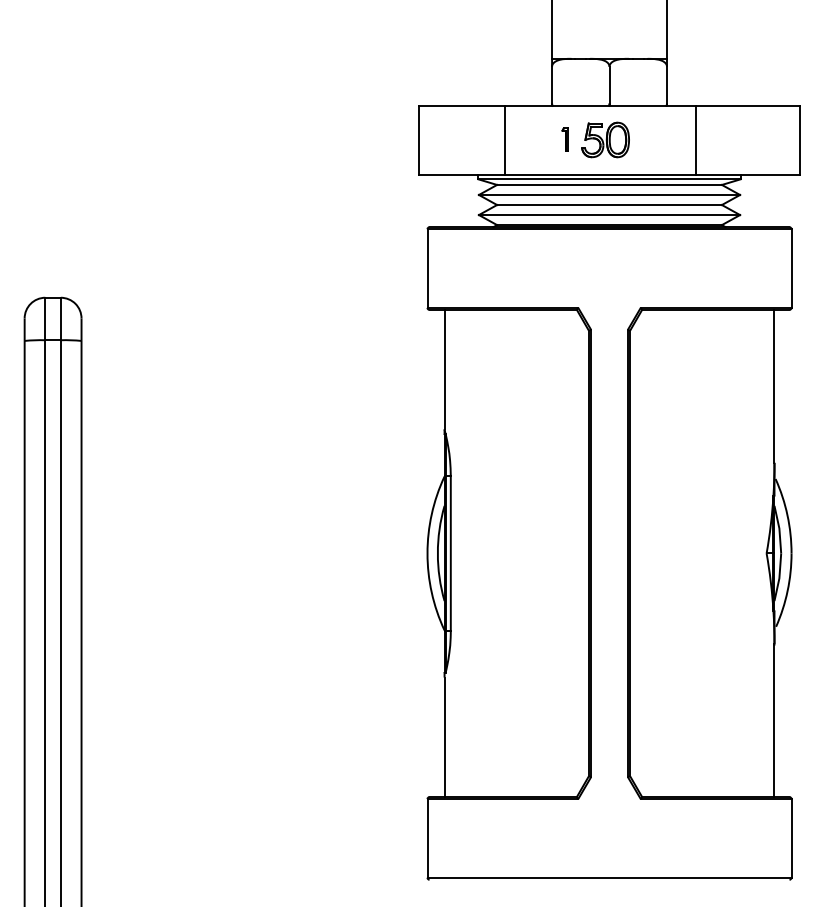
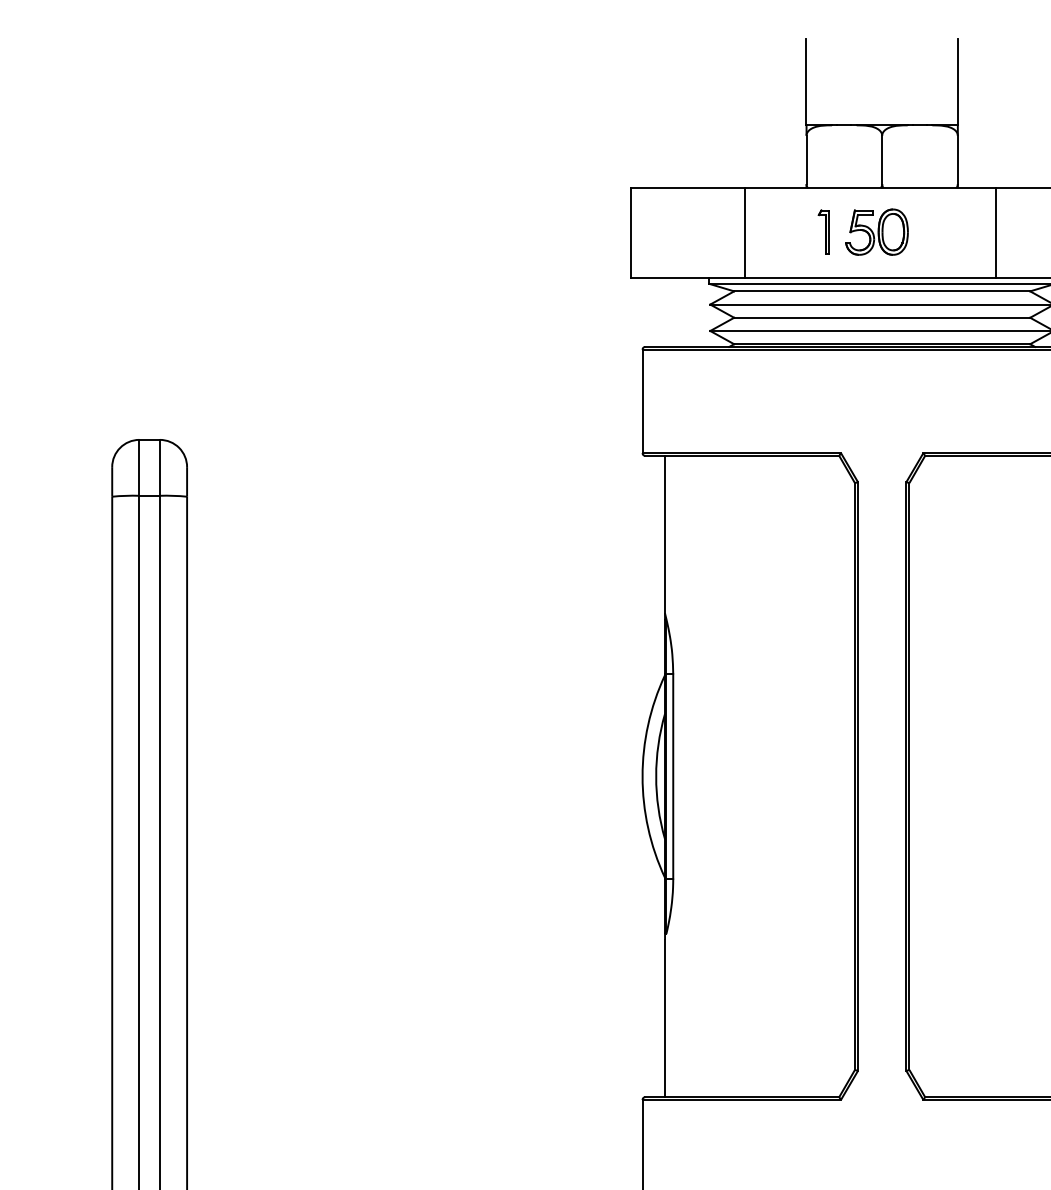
part: (564, 139) -> (822, 231), size x1.43

